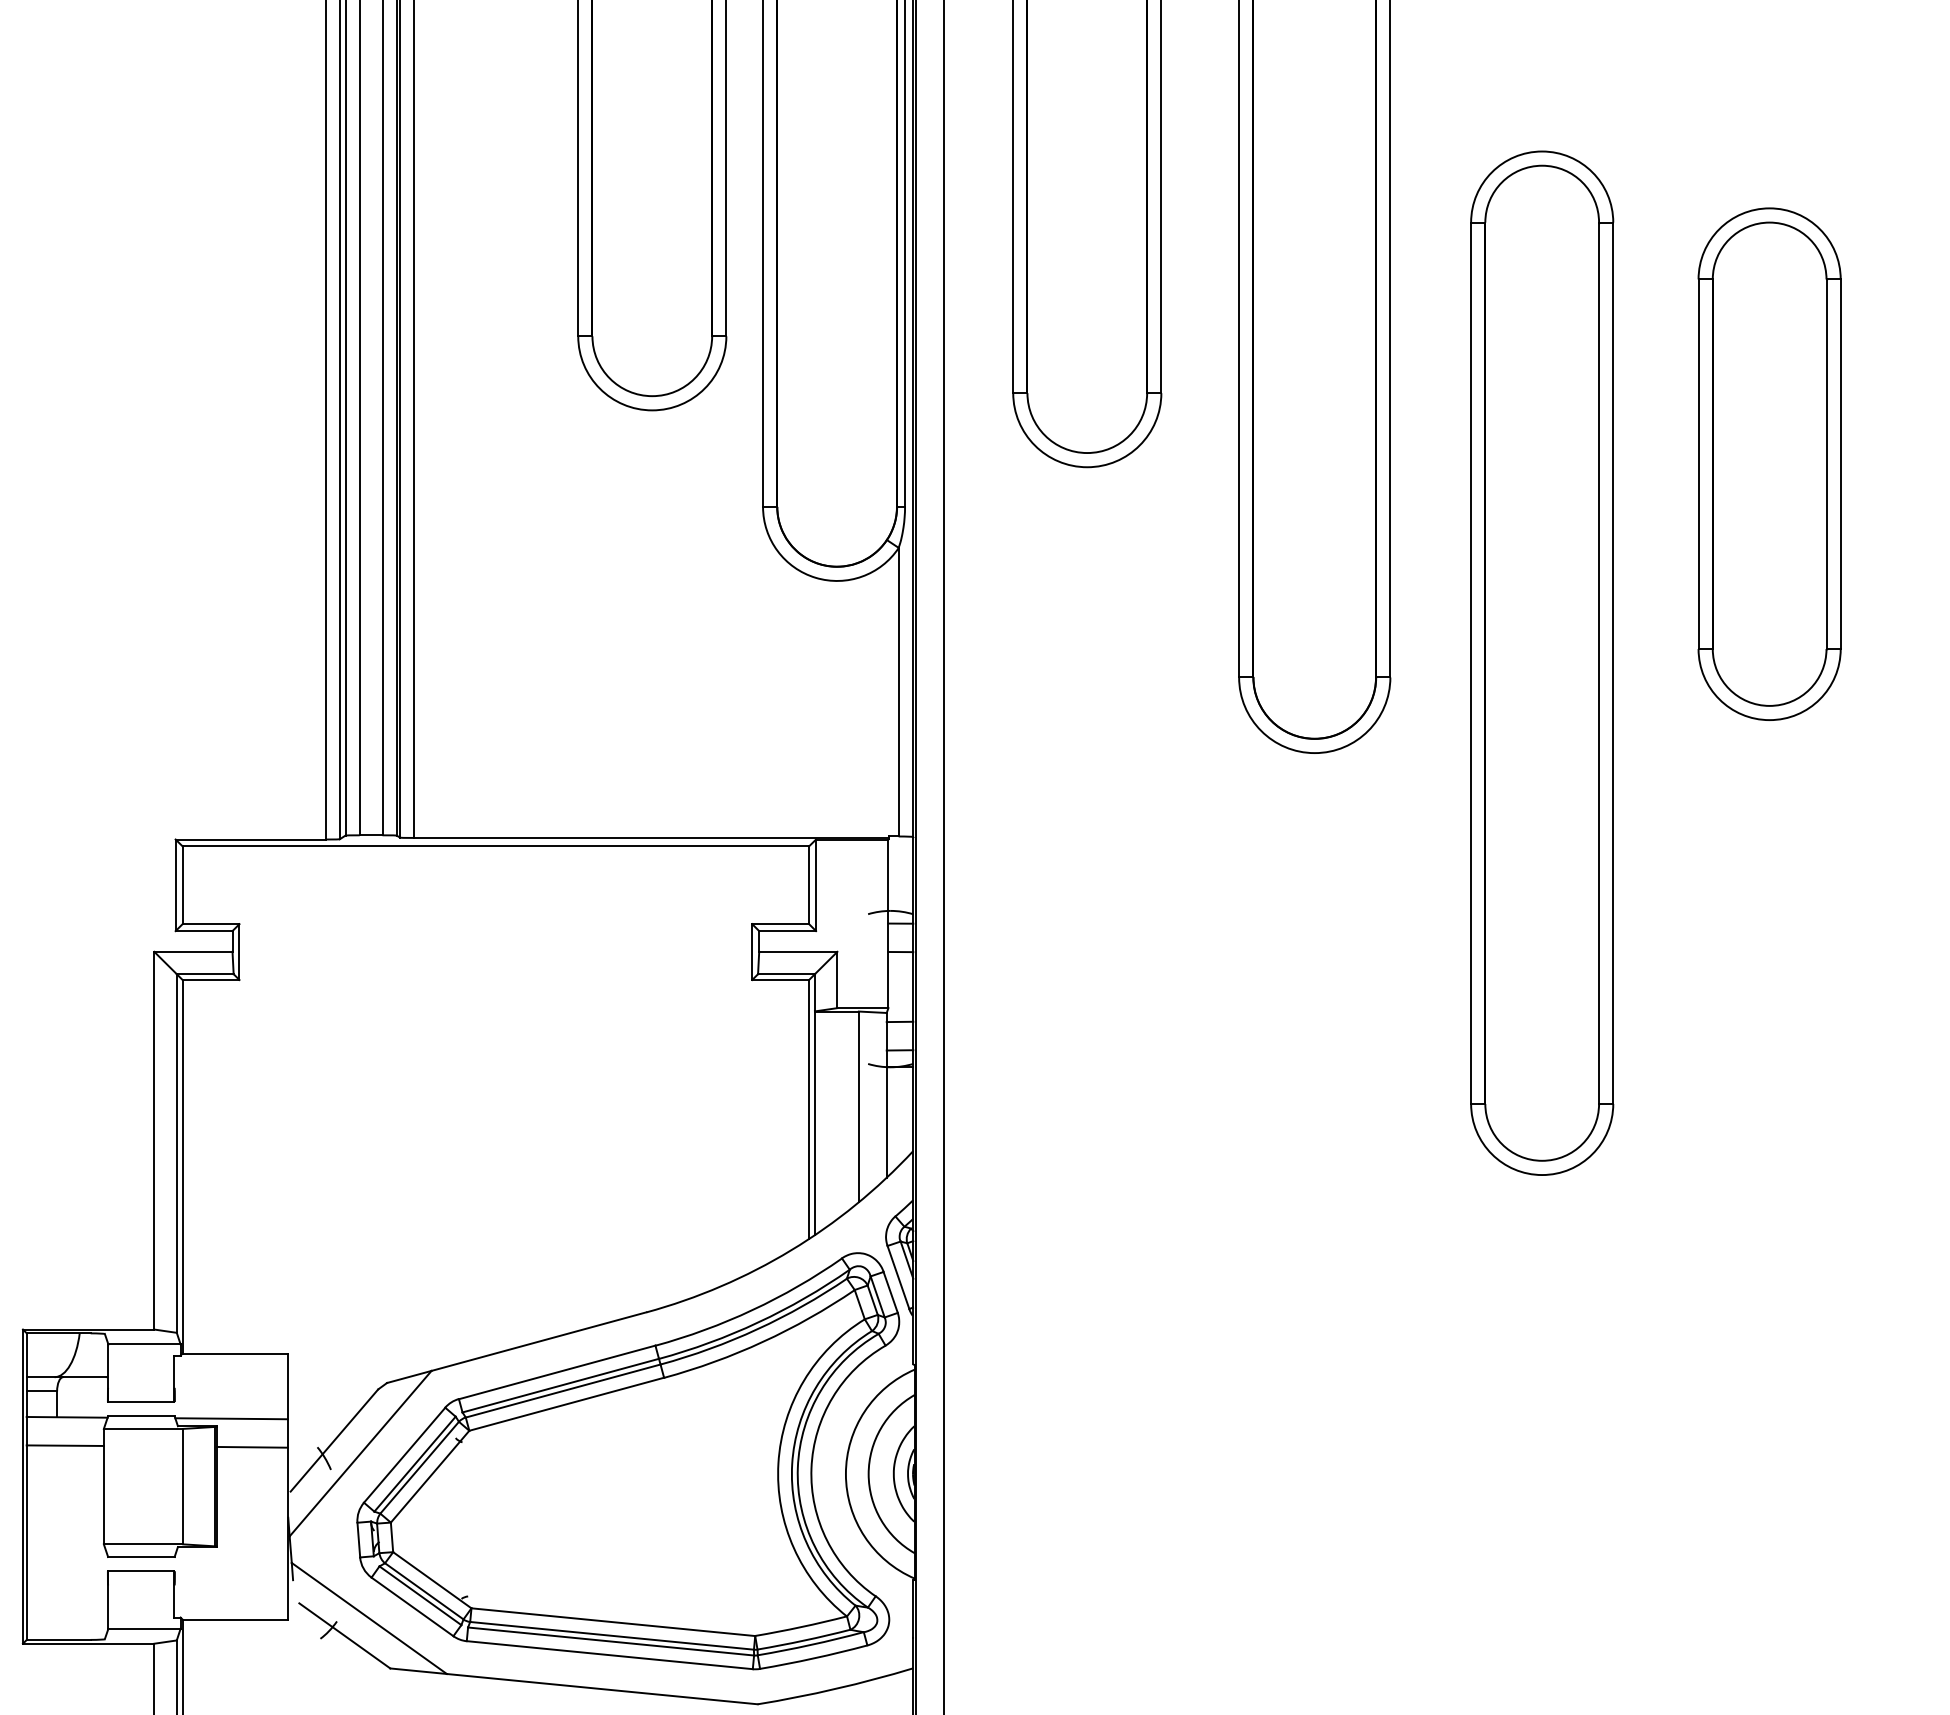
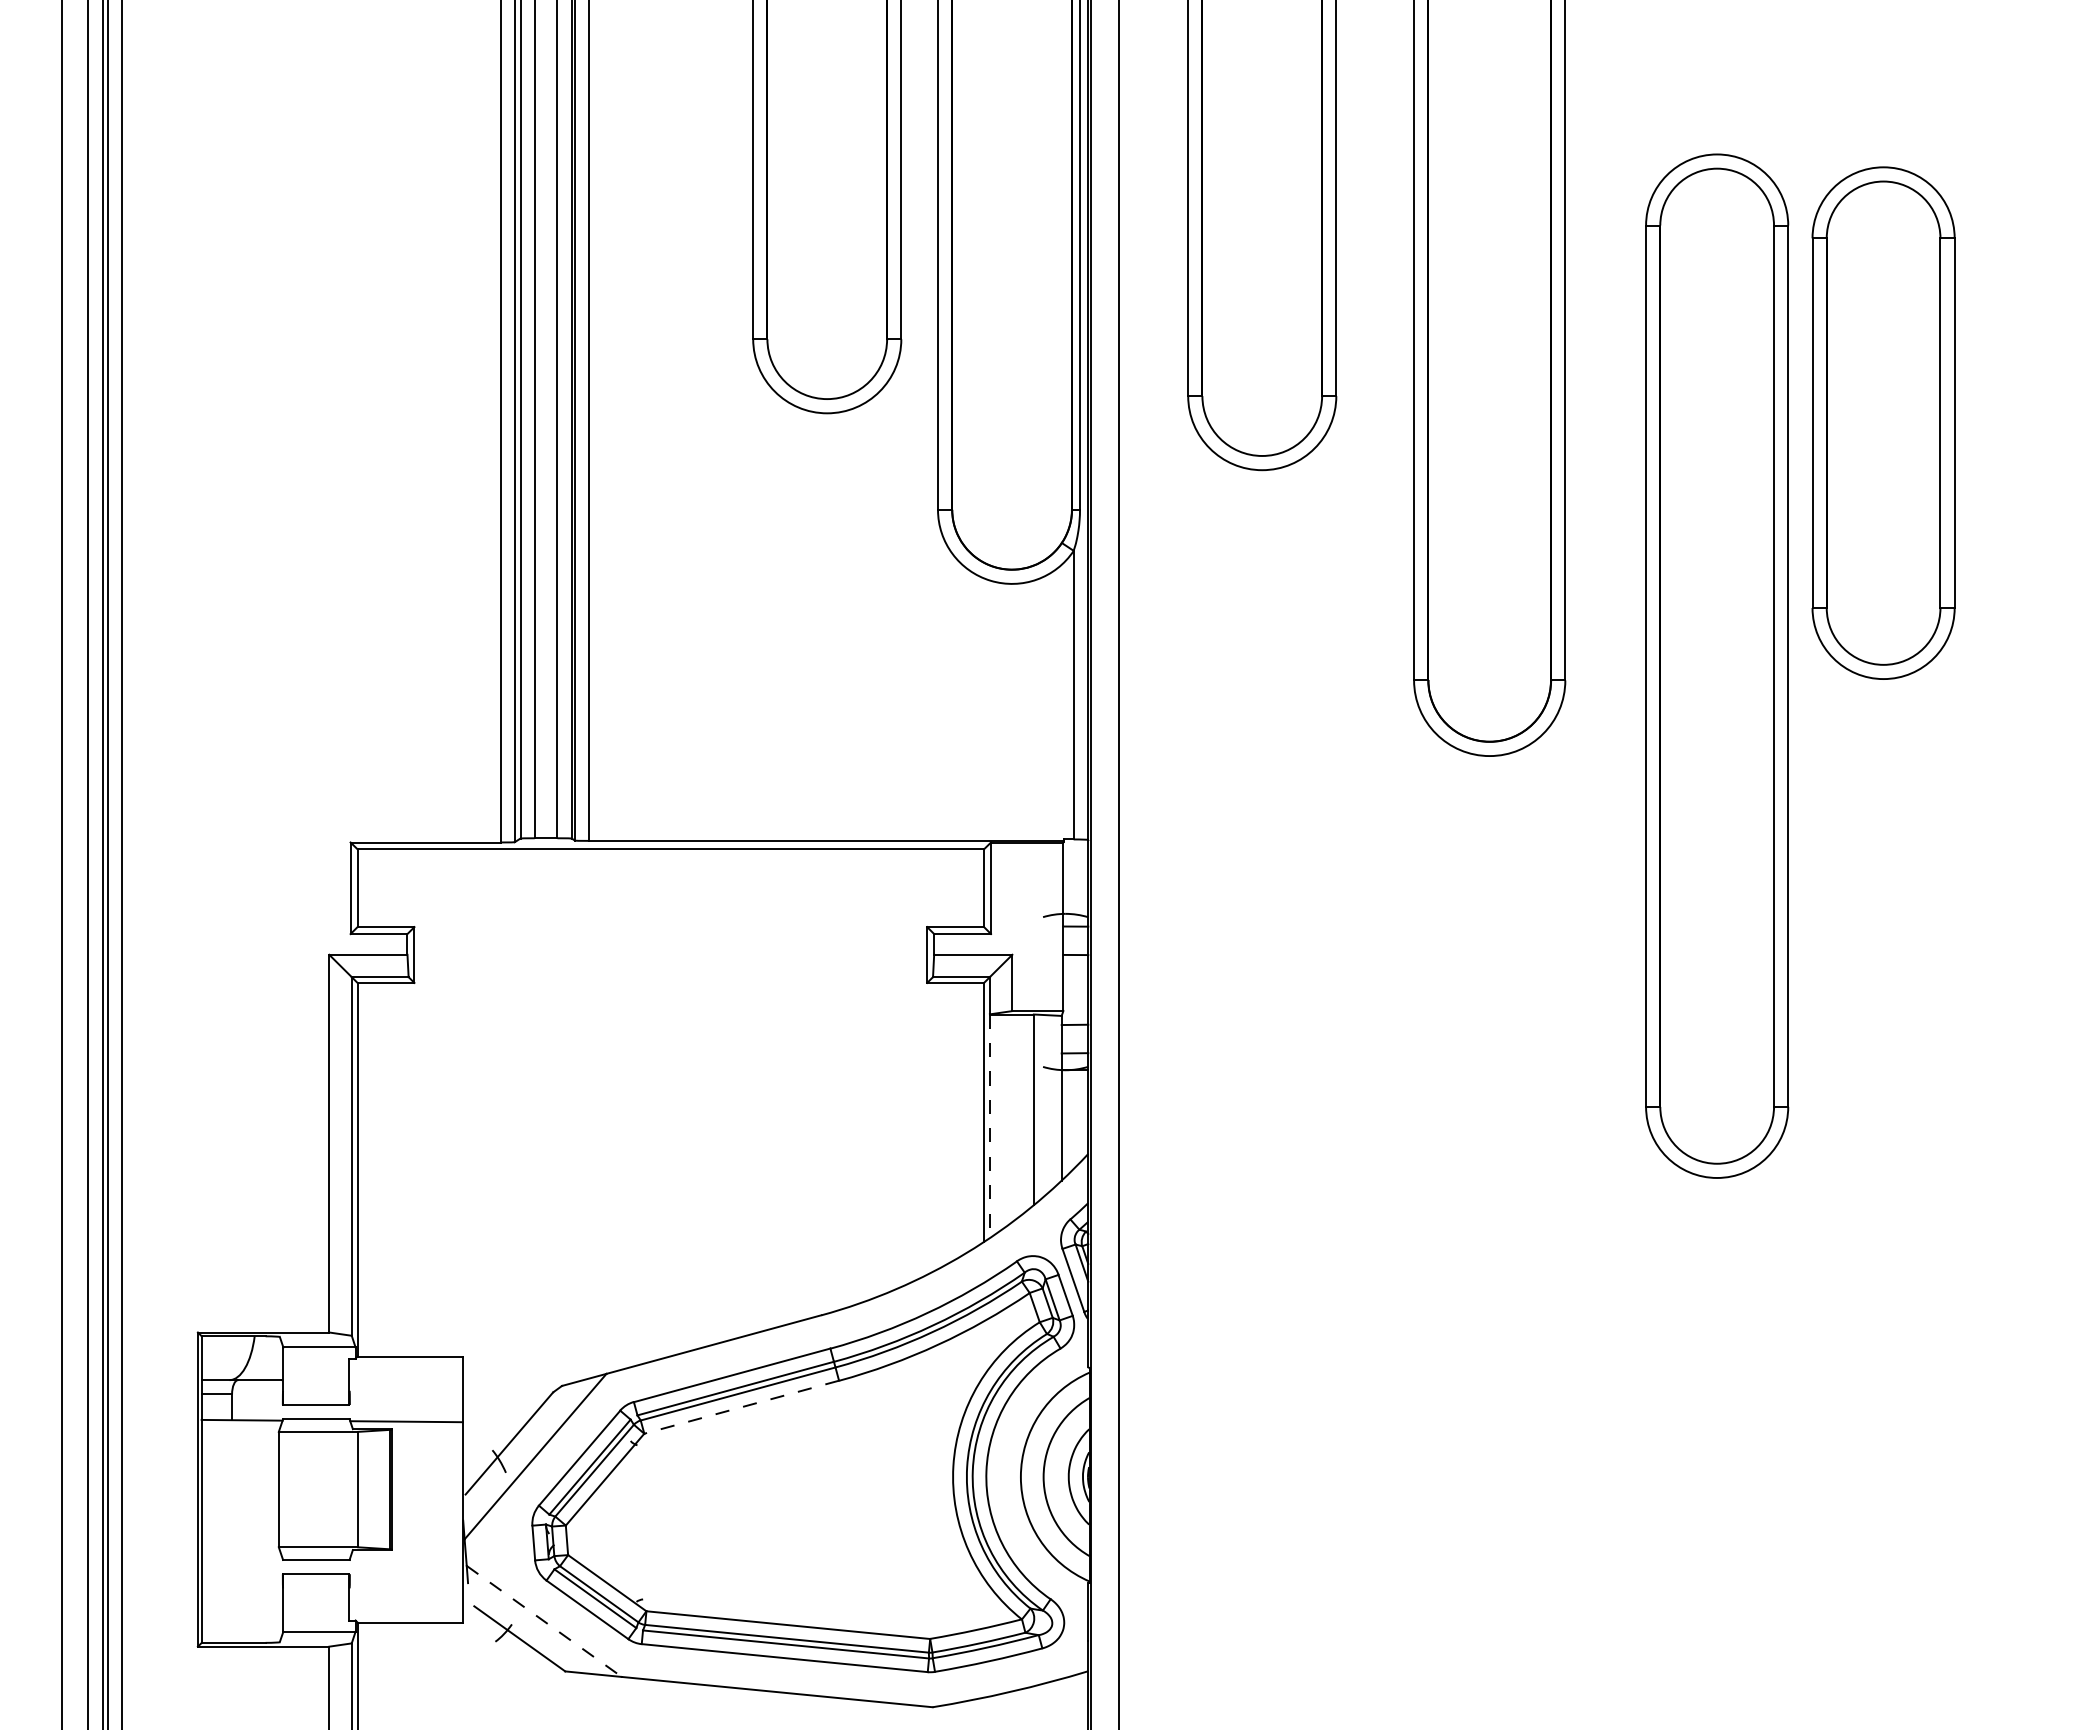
part: (1769, 463) -> (1883, 422), moved
line: (814, 1123) -> (989, 1126), solid -> dashed
line: (566, 1404) -> (741, 1407), solid -> dashed
line: (64, 1445) -> (239, 1448), removed
line: (252, 1446) -> (427, 1449), removed
line: (369, 1618) -> (544, 1621), solid -> dashed

